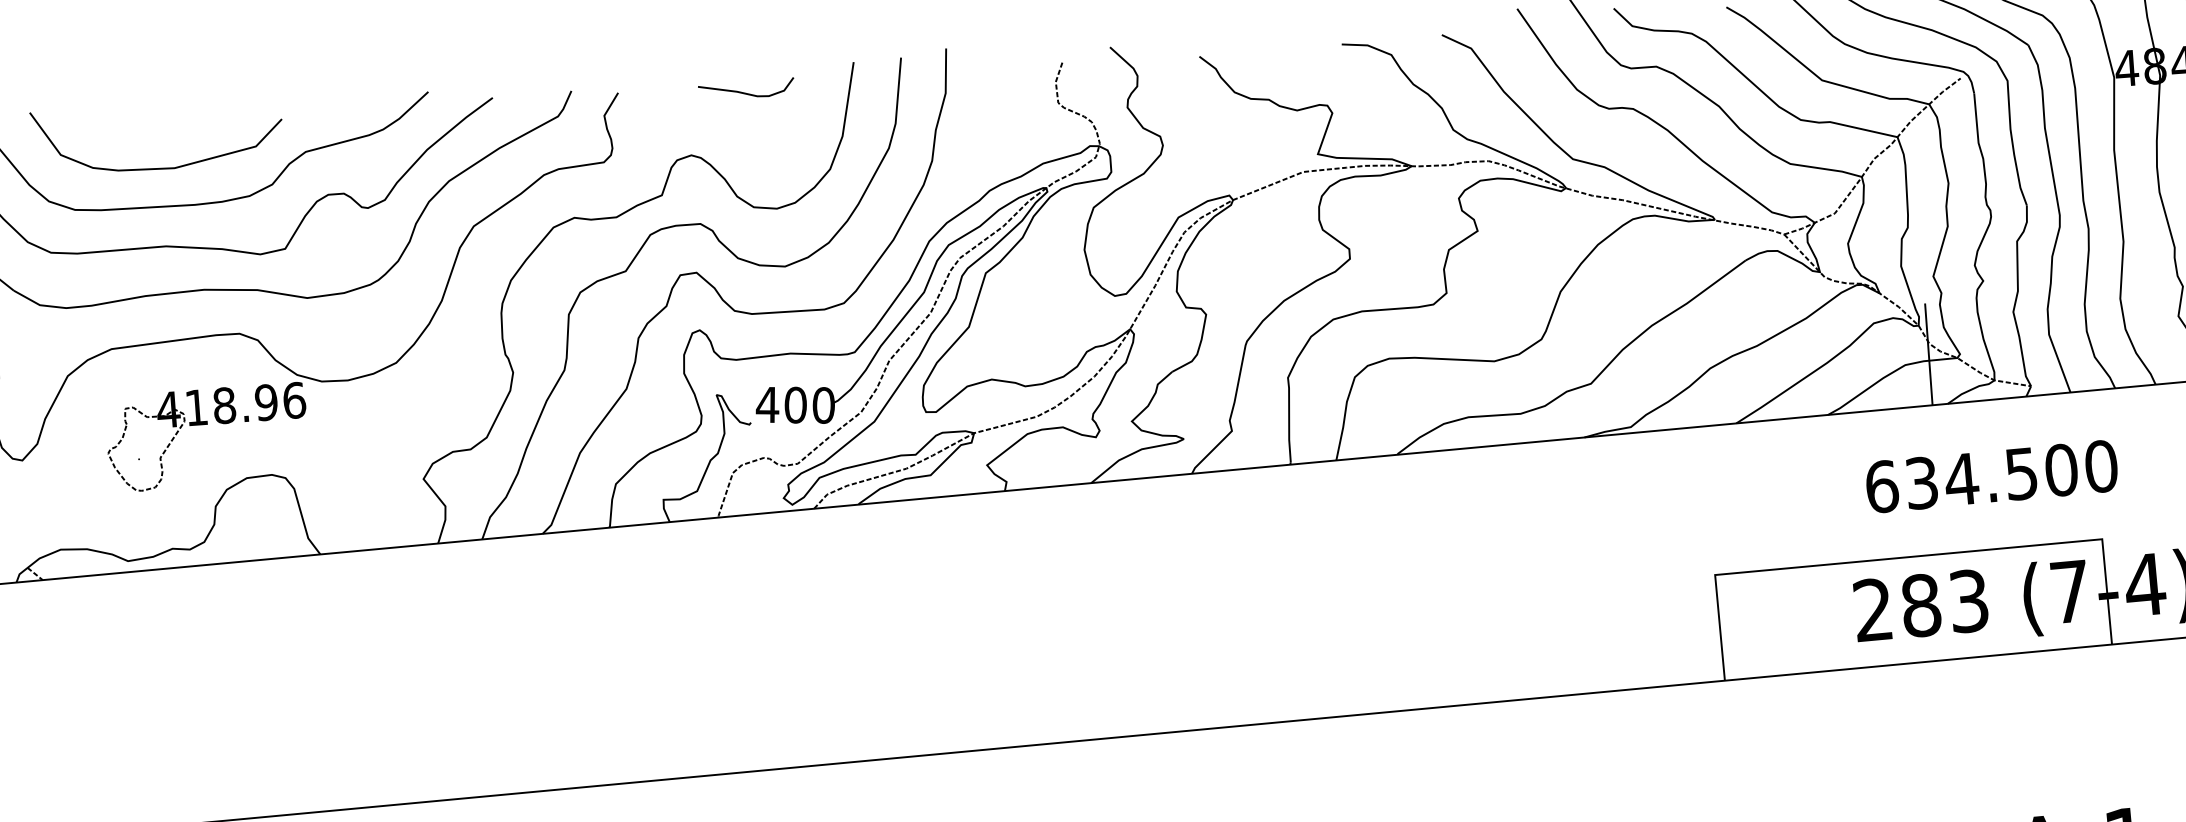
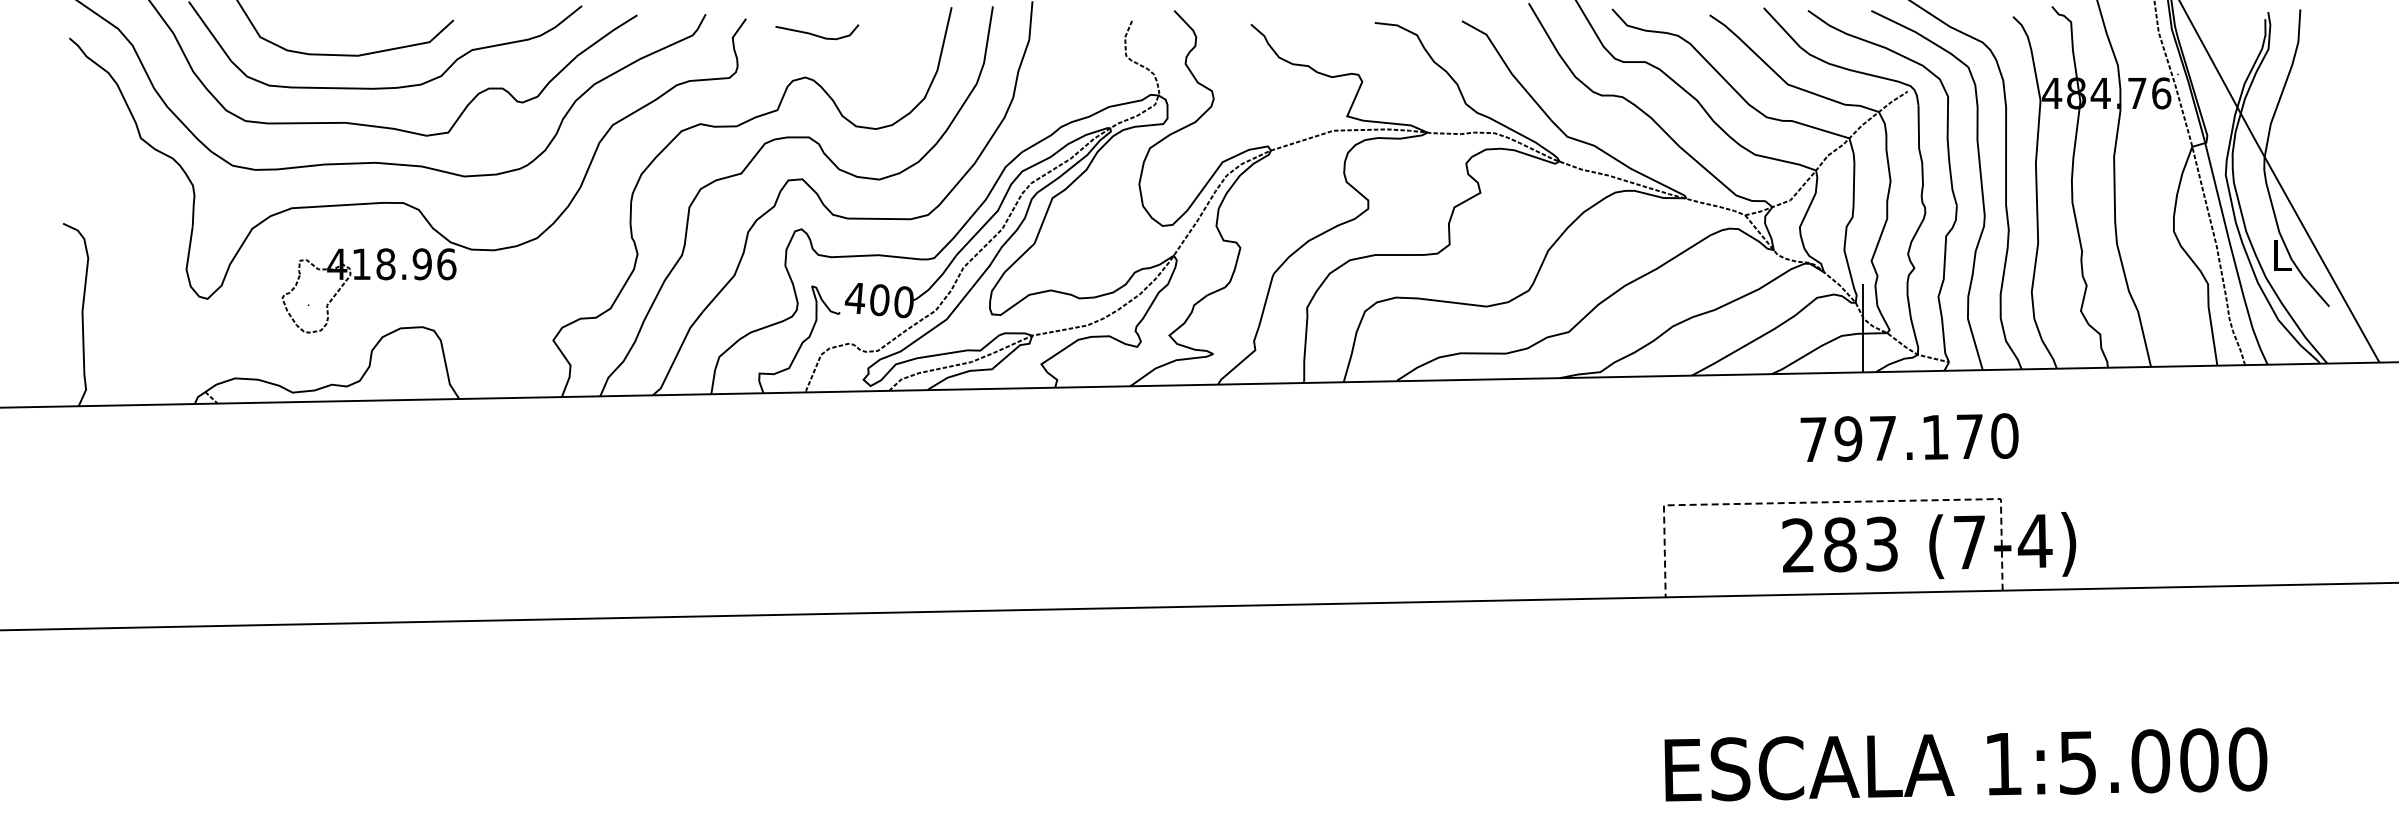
curve: (745, 92) -> (816, 34), moved
text: (1971, 477) -> (1891, 437), 634.500 -> 797.170
line: (1907, 557) -> (1831, 502), solid -> dashed

